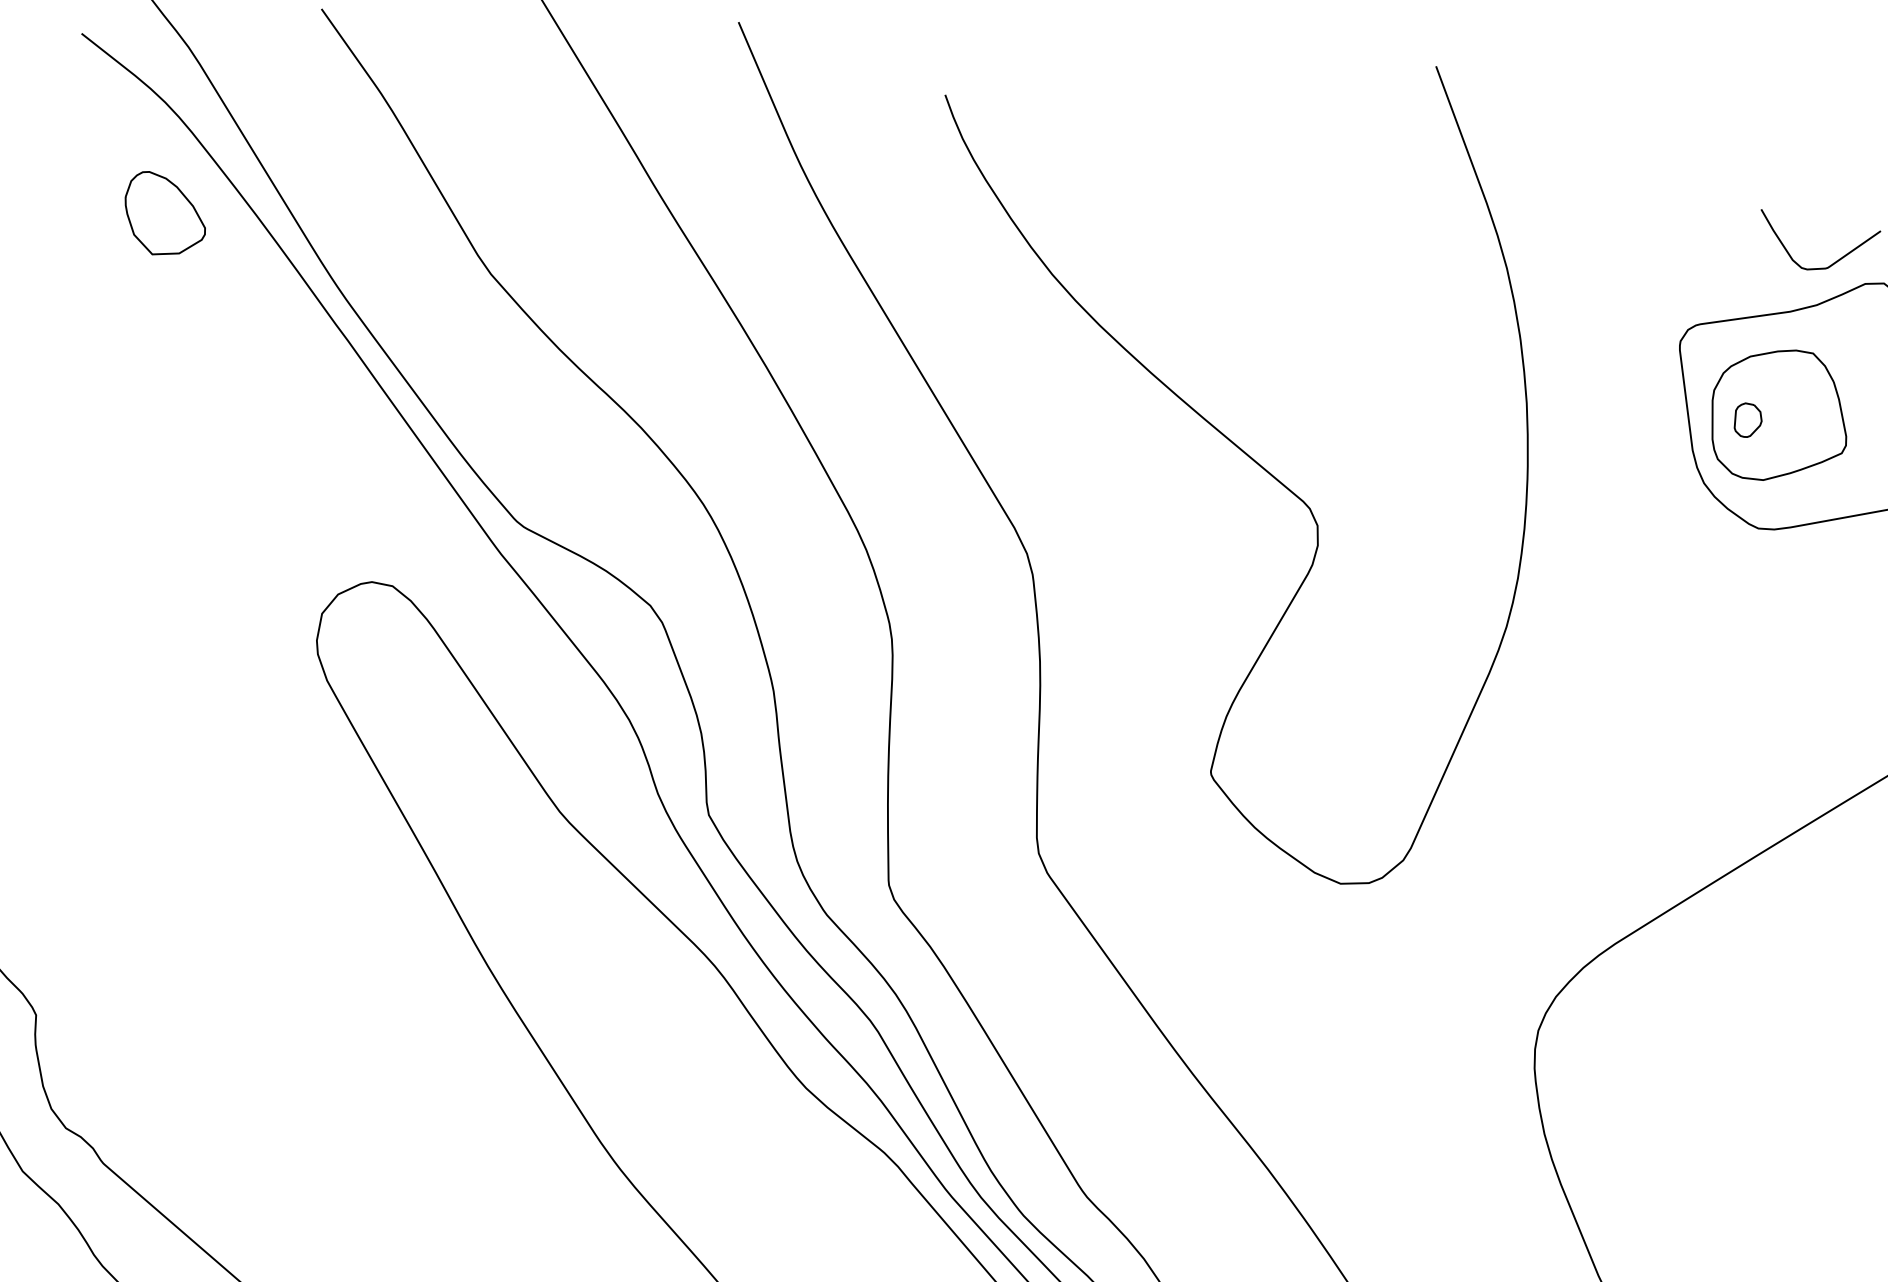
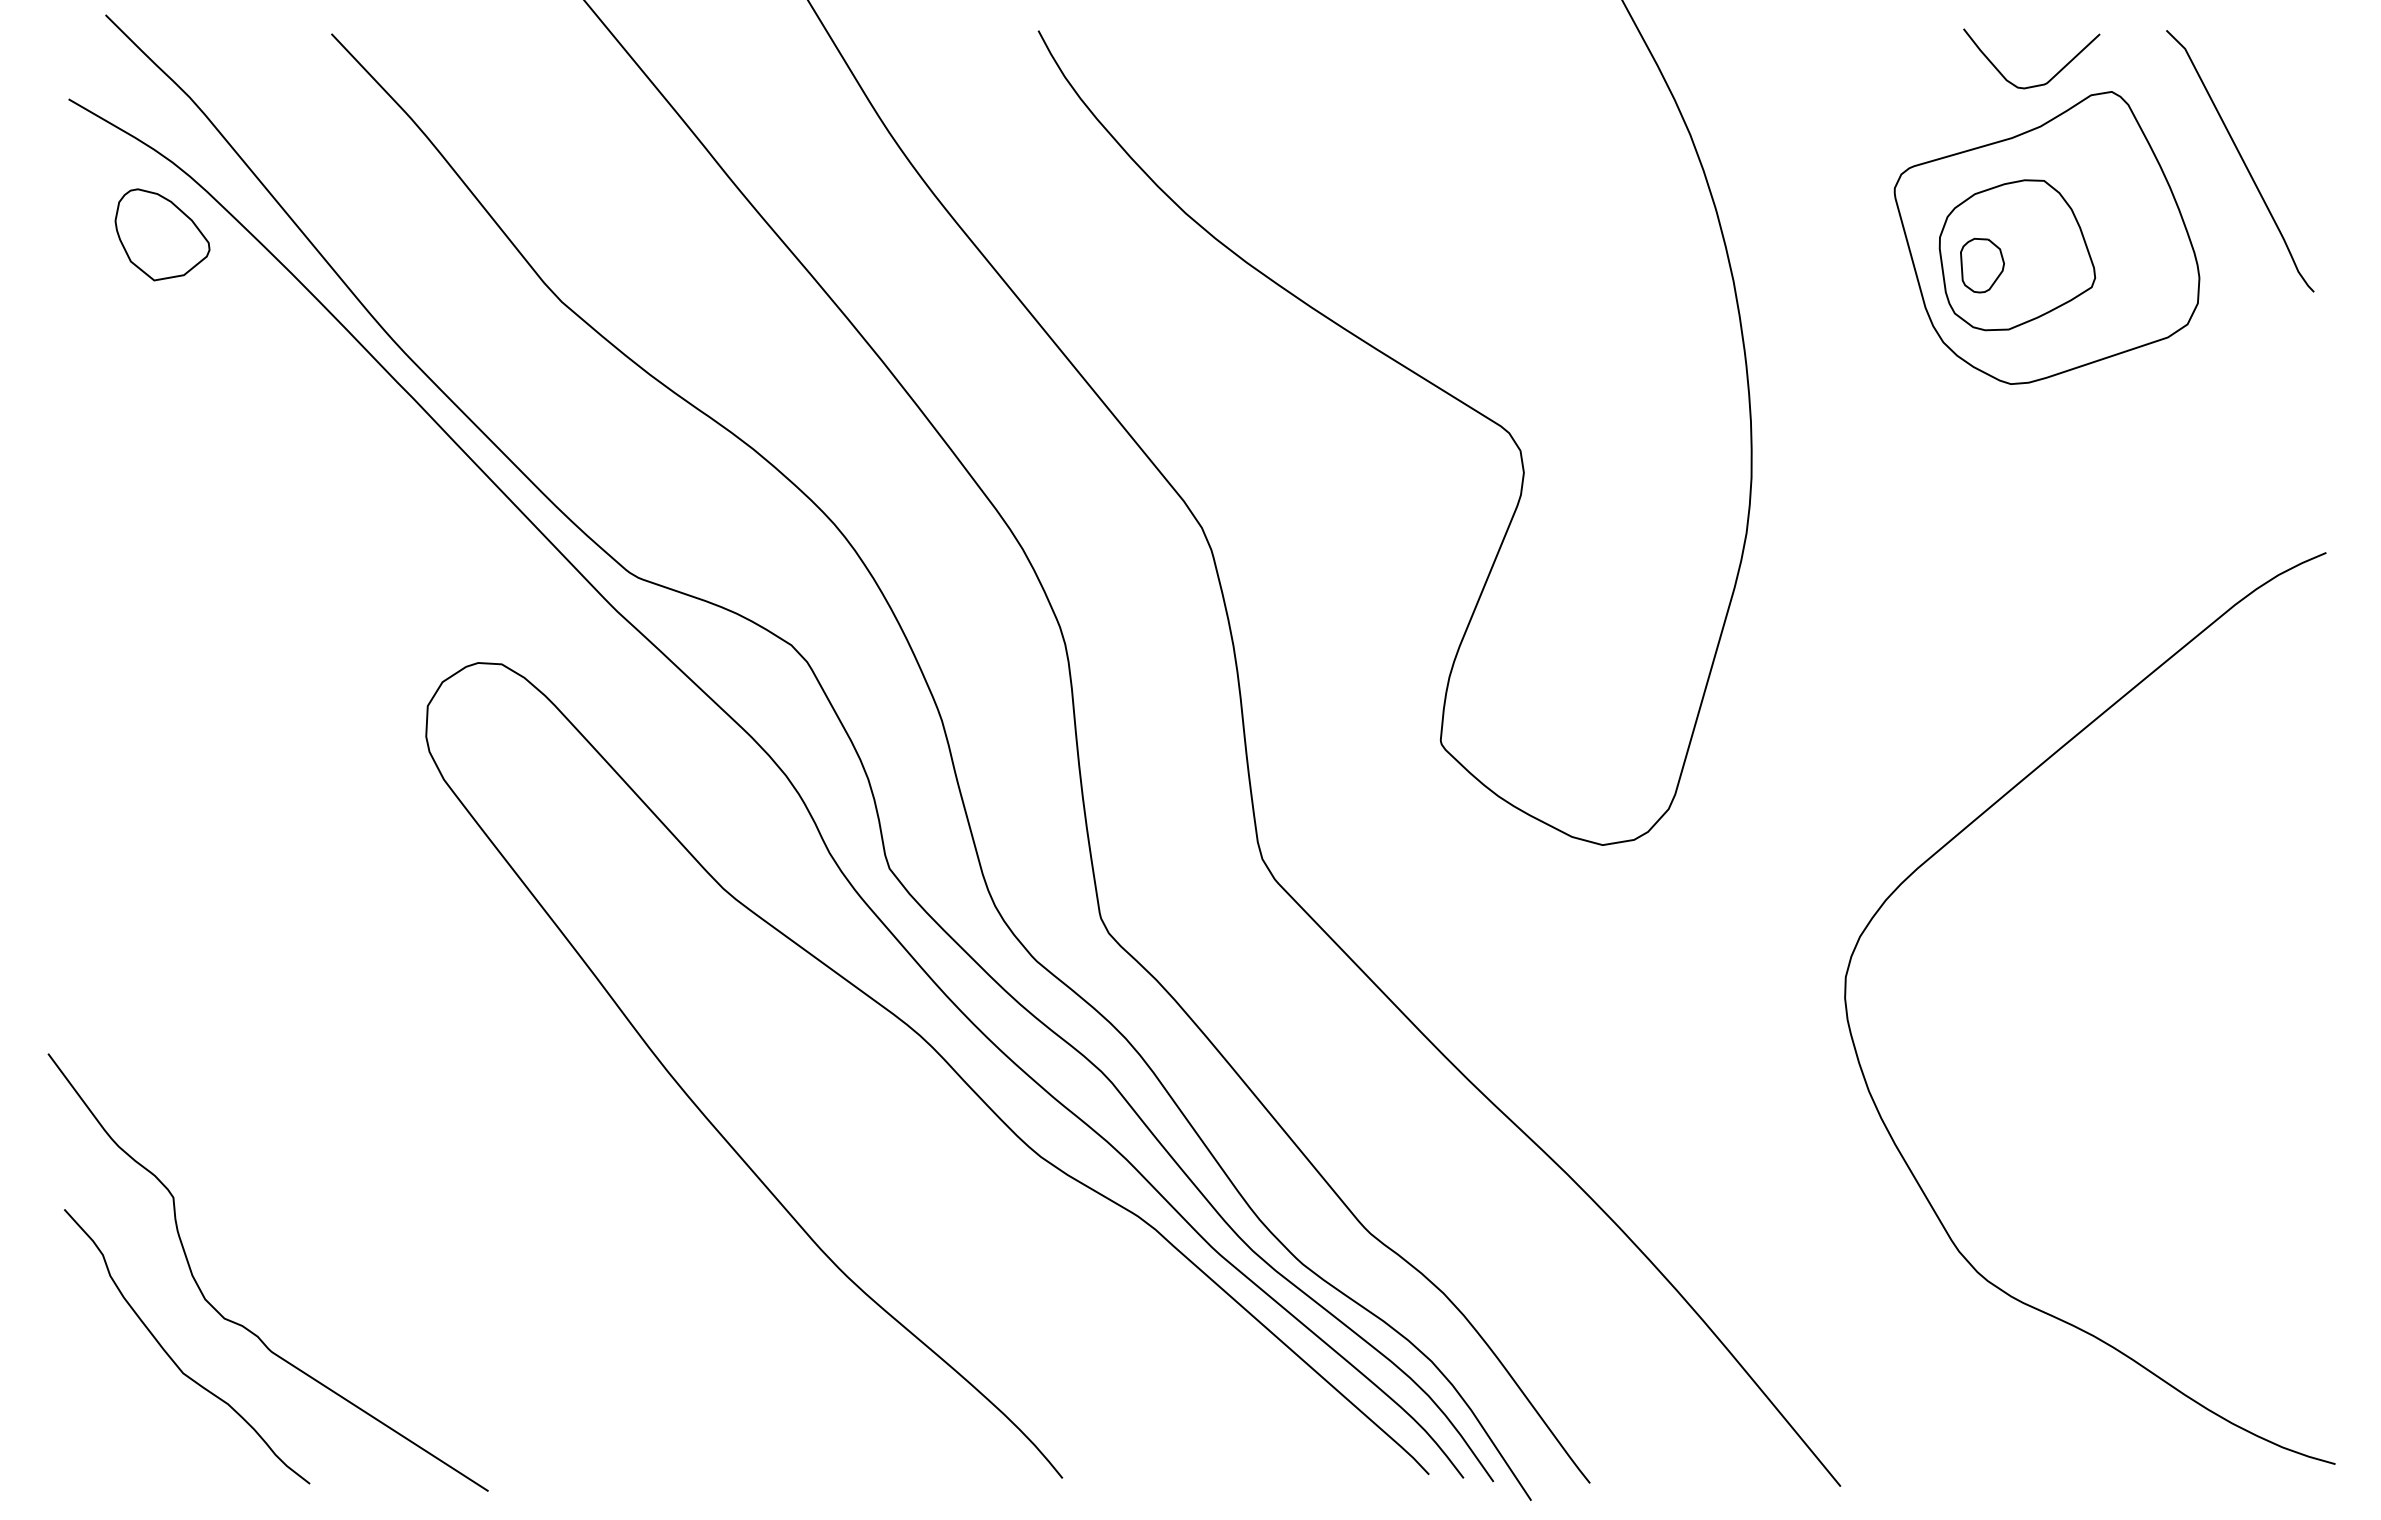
part: (165, 214) -> (162, 234), moved
part: (1748, 420) -> (1982, 265), size x1.43

